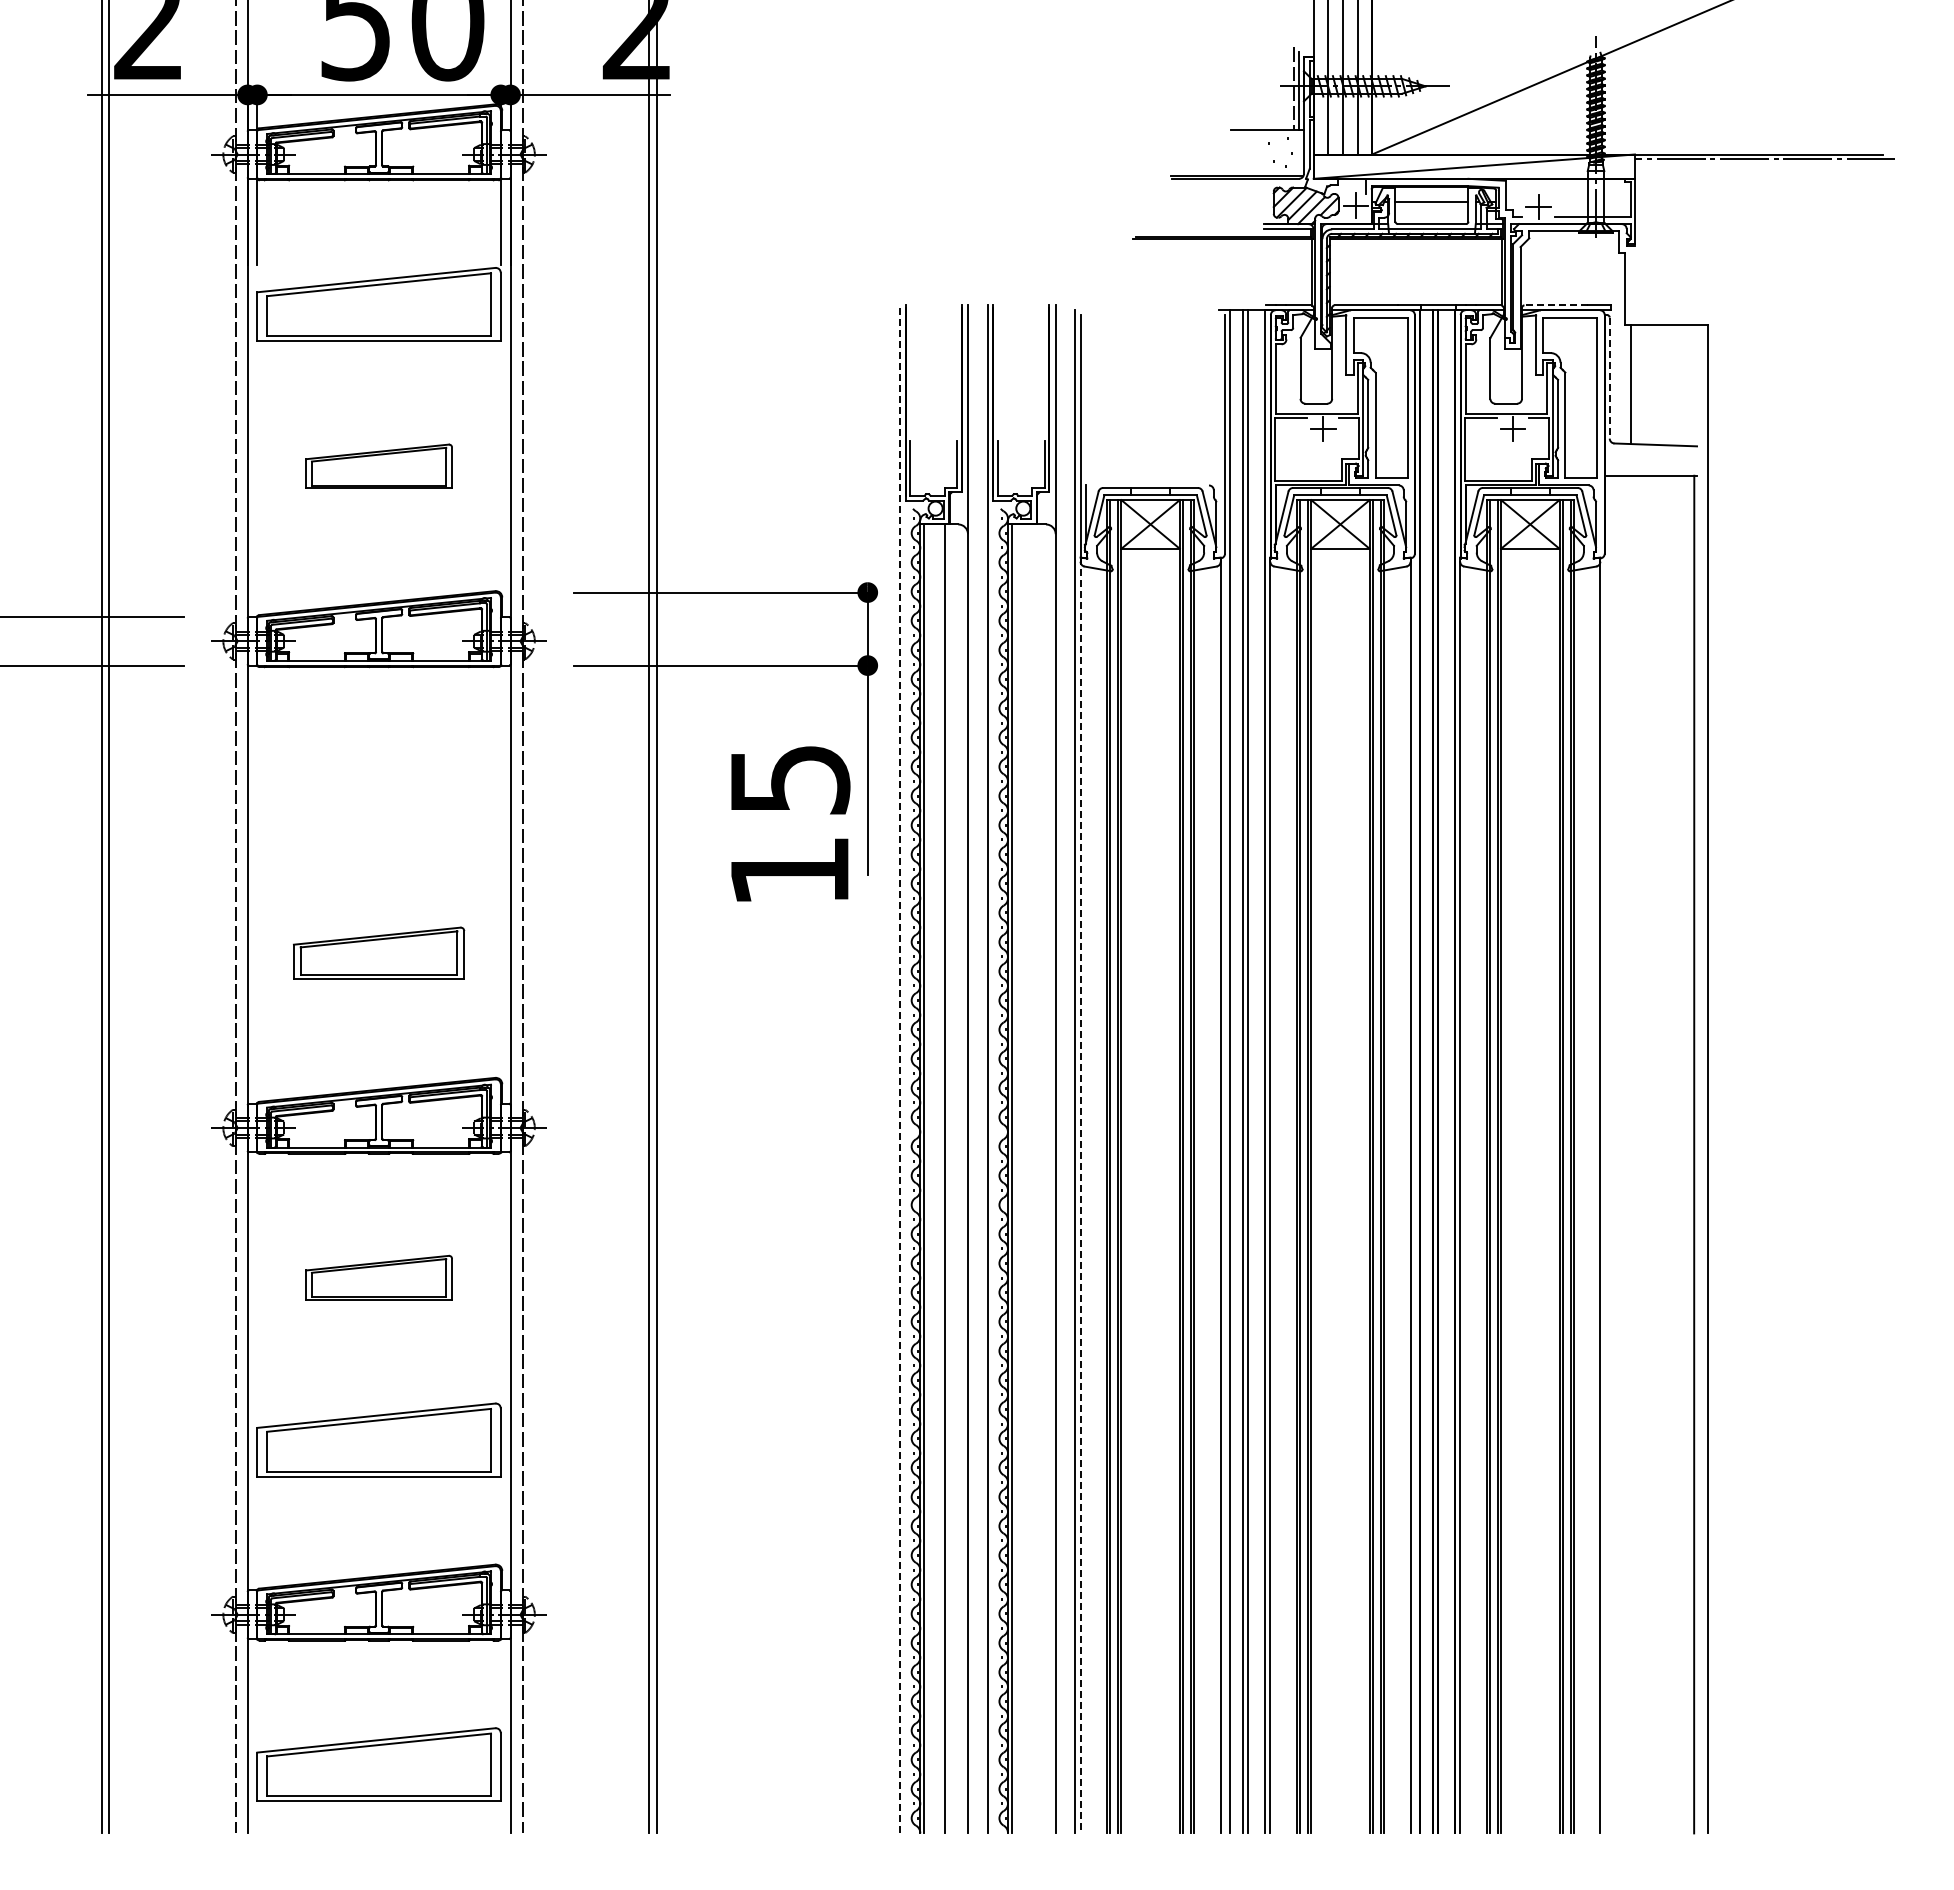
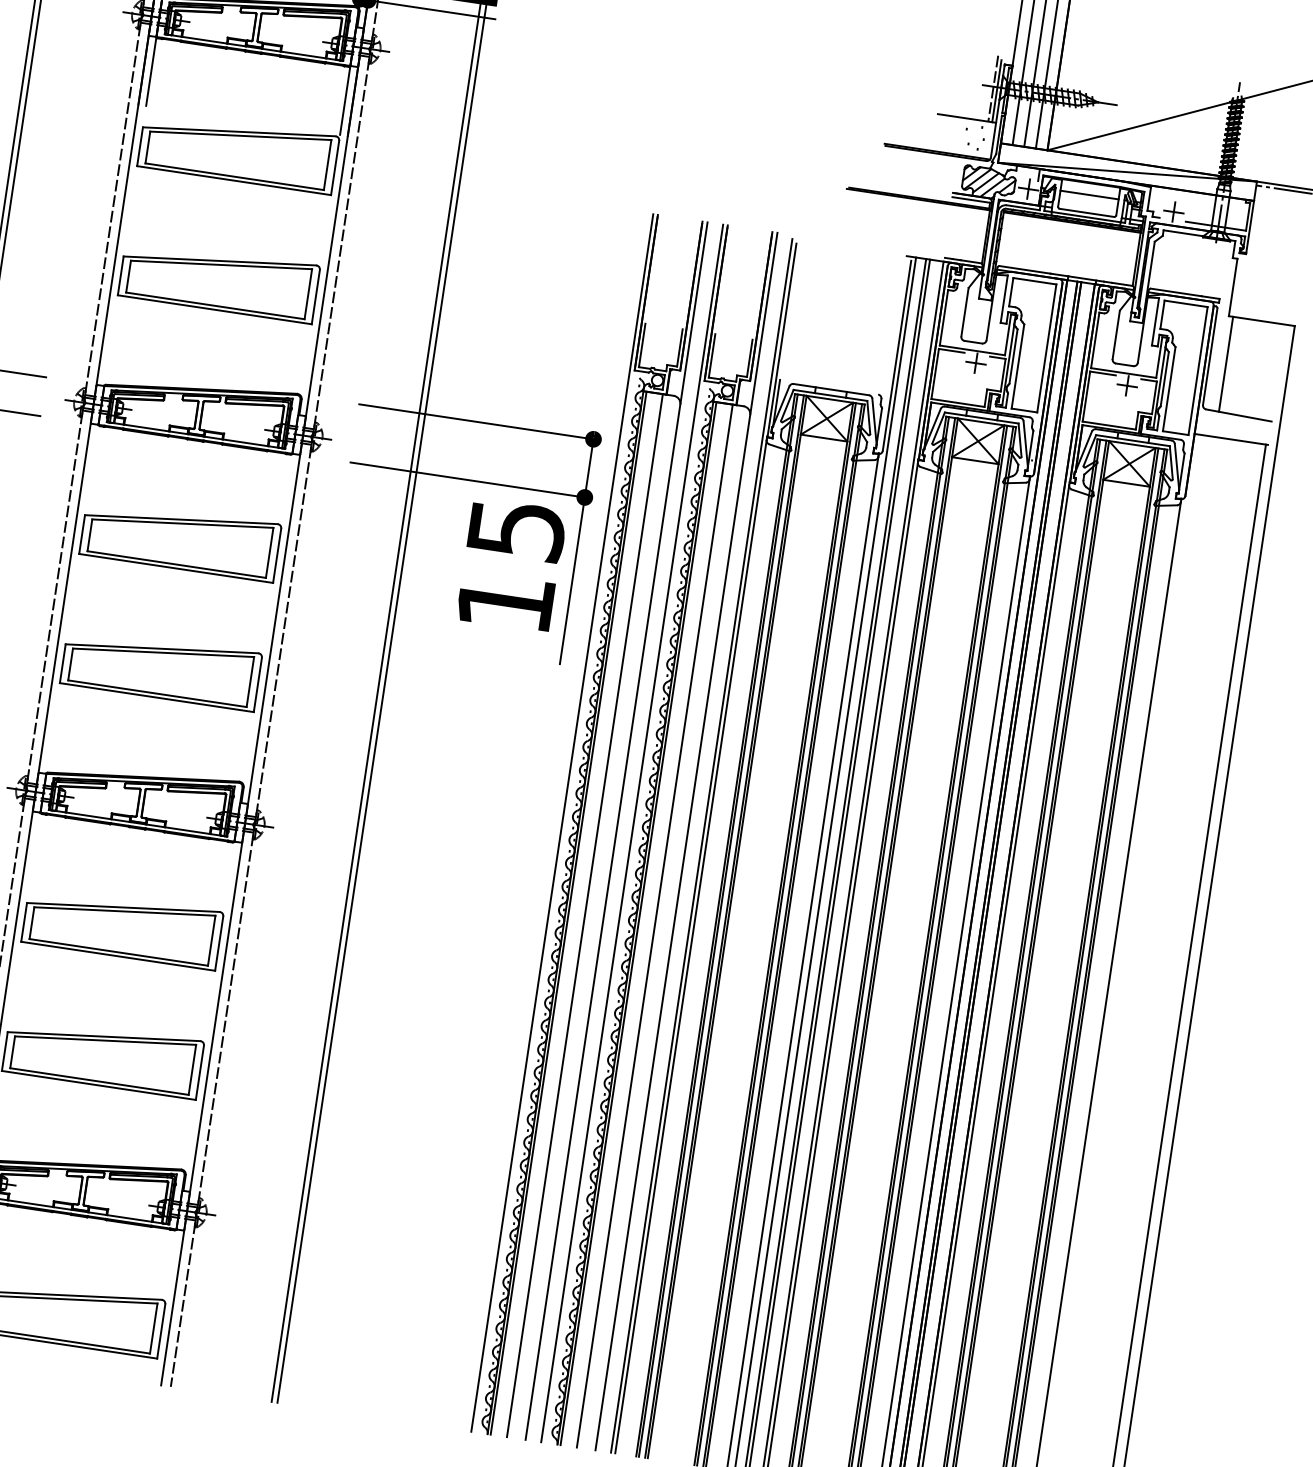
line: (1556, 305) -> (1176, 292), dashed -> solid
line: (1609, 378) -> (1209, 357), dashed -> solid
part: (378, 466) -> (218, 280), size x1.67
part: (378, 790) -> (180, 538), added
text: (790, 823) -> (511, 564), moved
part: (378, 952) -> (160, 667), size x1.43
line: (899, 1068) -> (562, 822), dashed -> solid
line: (1032, 1178) -> (654, 925), added
line: (1080, 1195) -> (691, 945), dashed -> solid
part: (378, 1277) -> (122, 926), size x1.67

